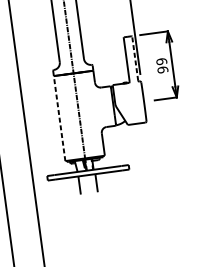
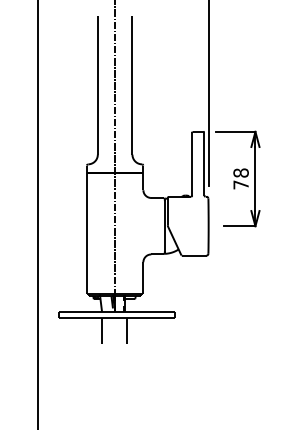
line: (135, 59) -> (204, 164), dashed -> solid
text: (161, 65) -> (240, 178), 99 -> 78
line: (59, 118) -> (86, 233), dashed -> solid

